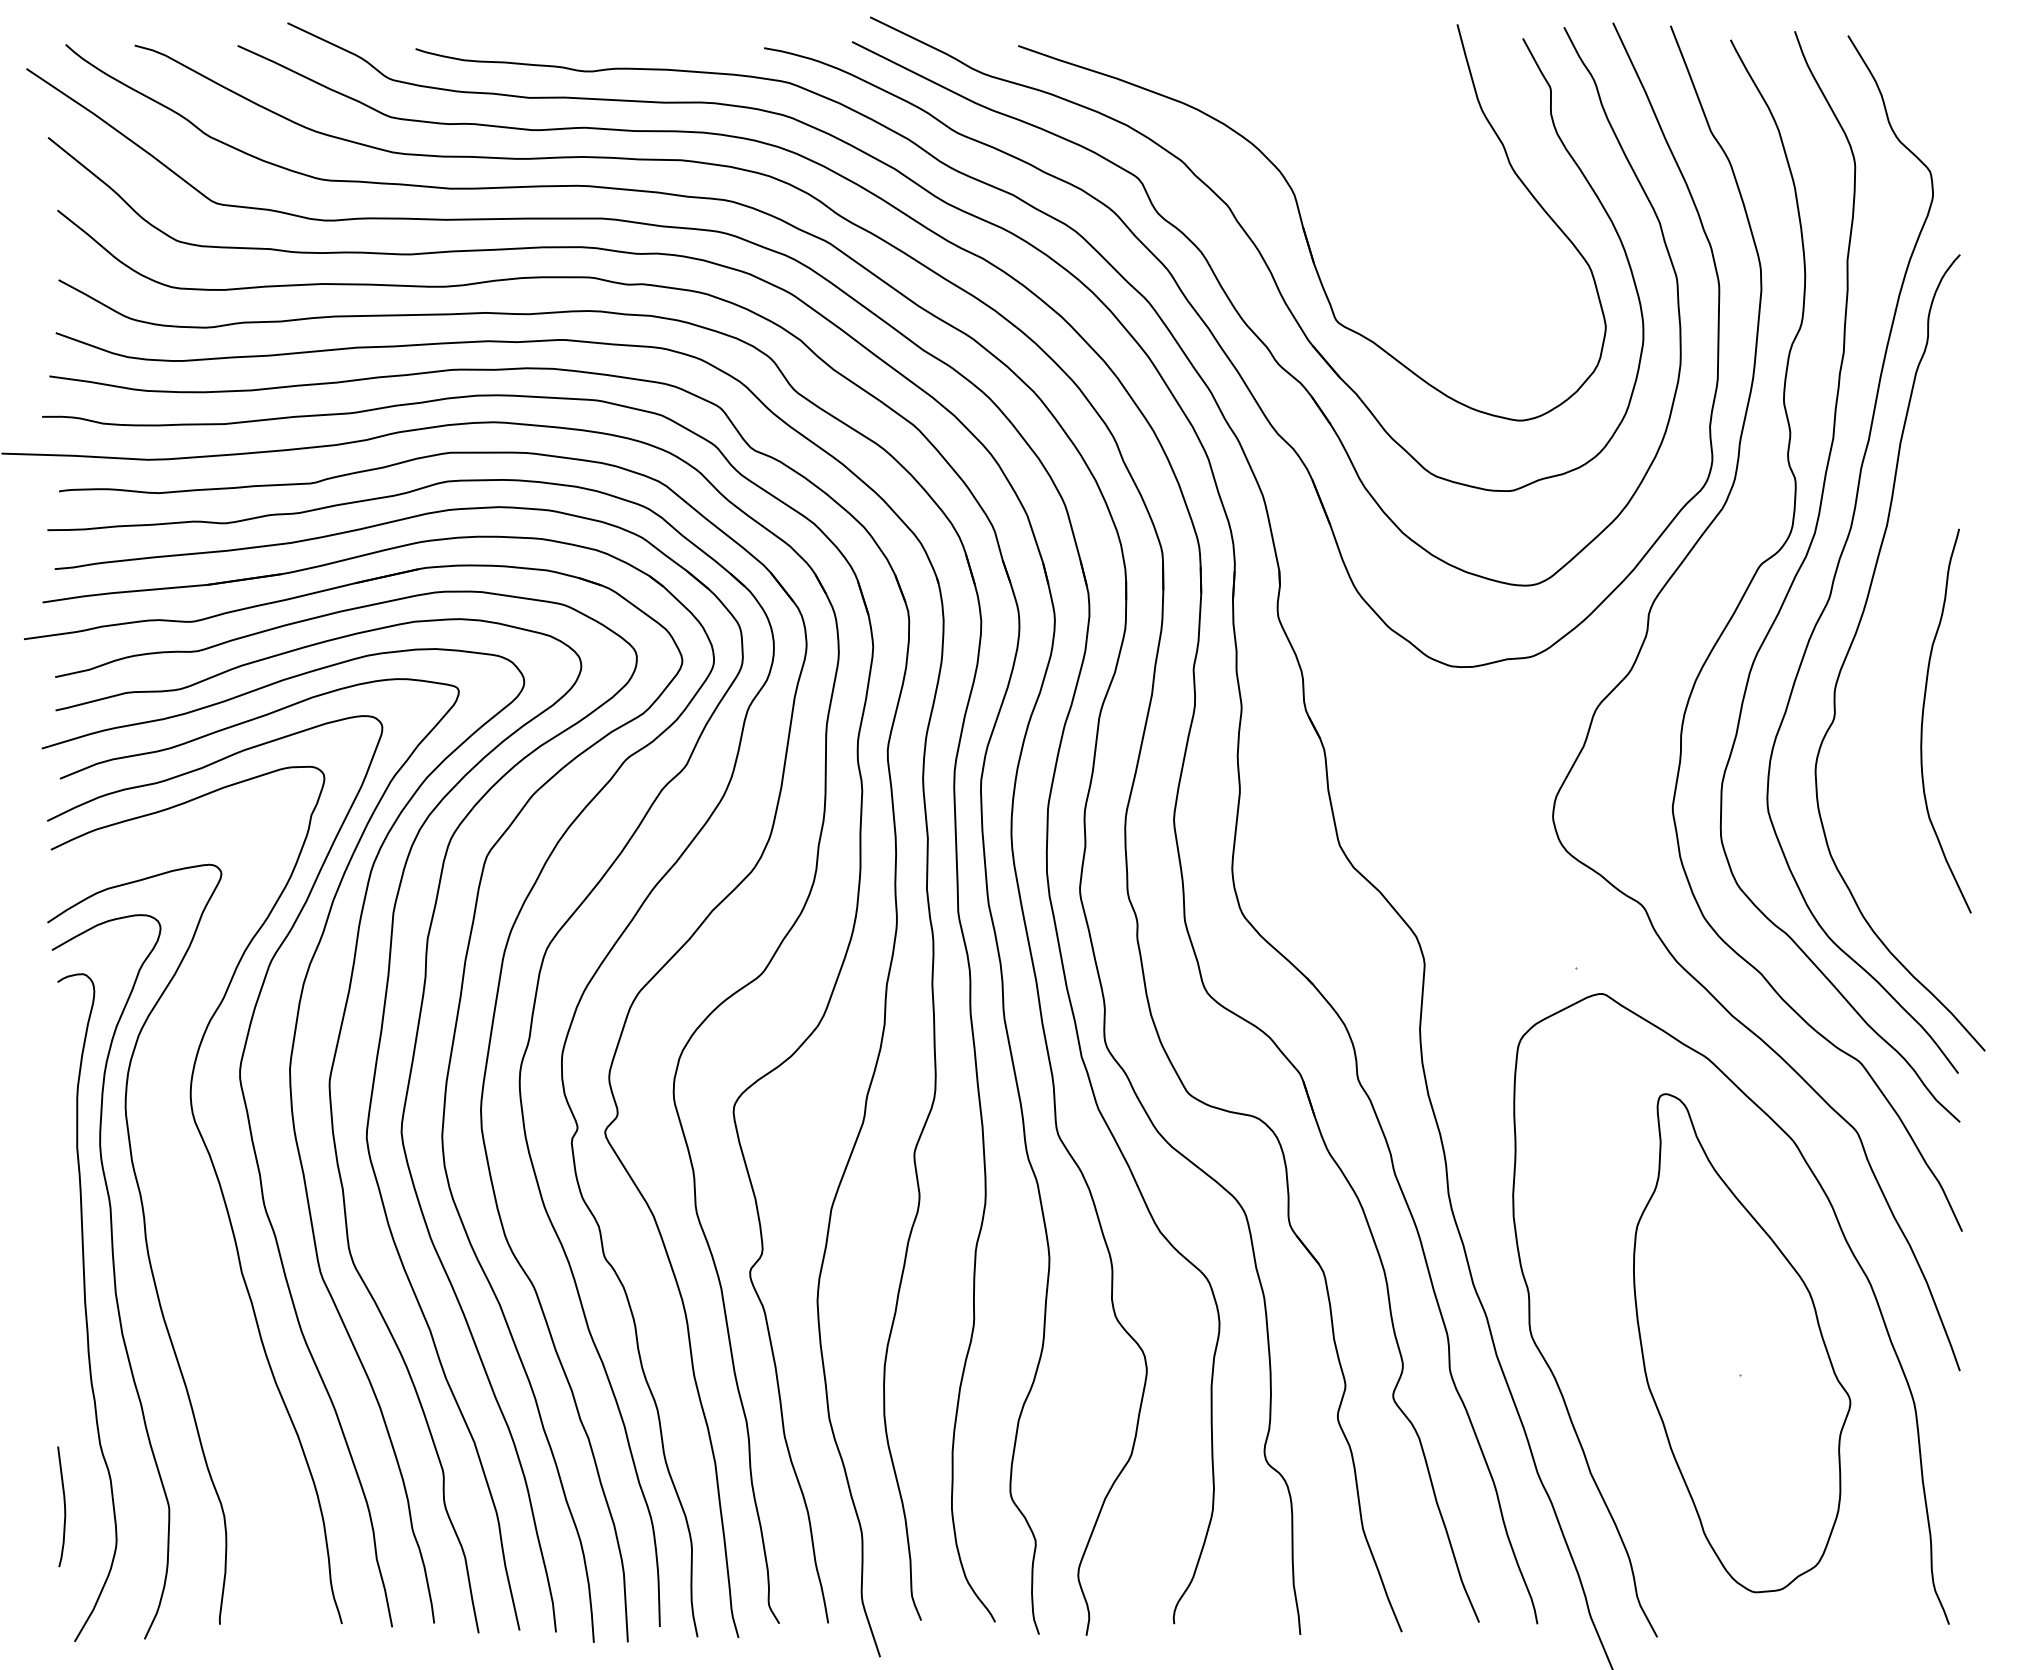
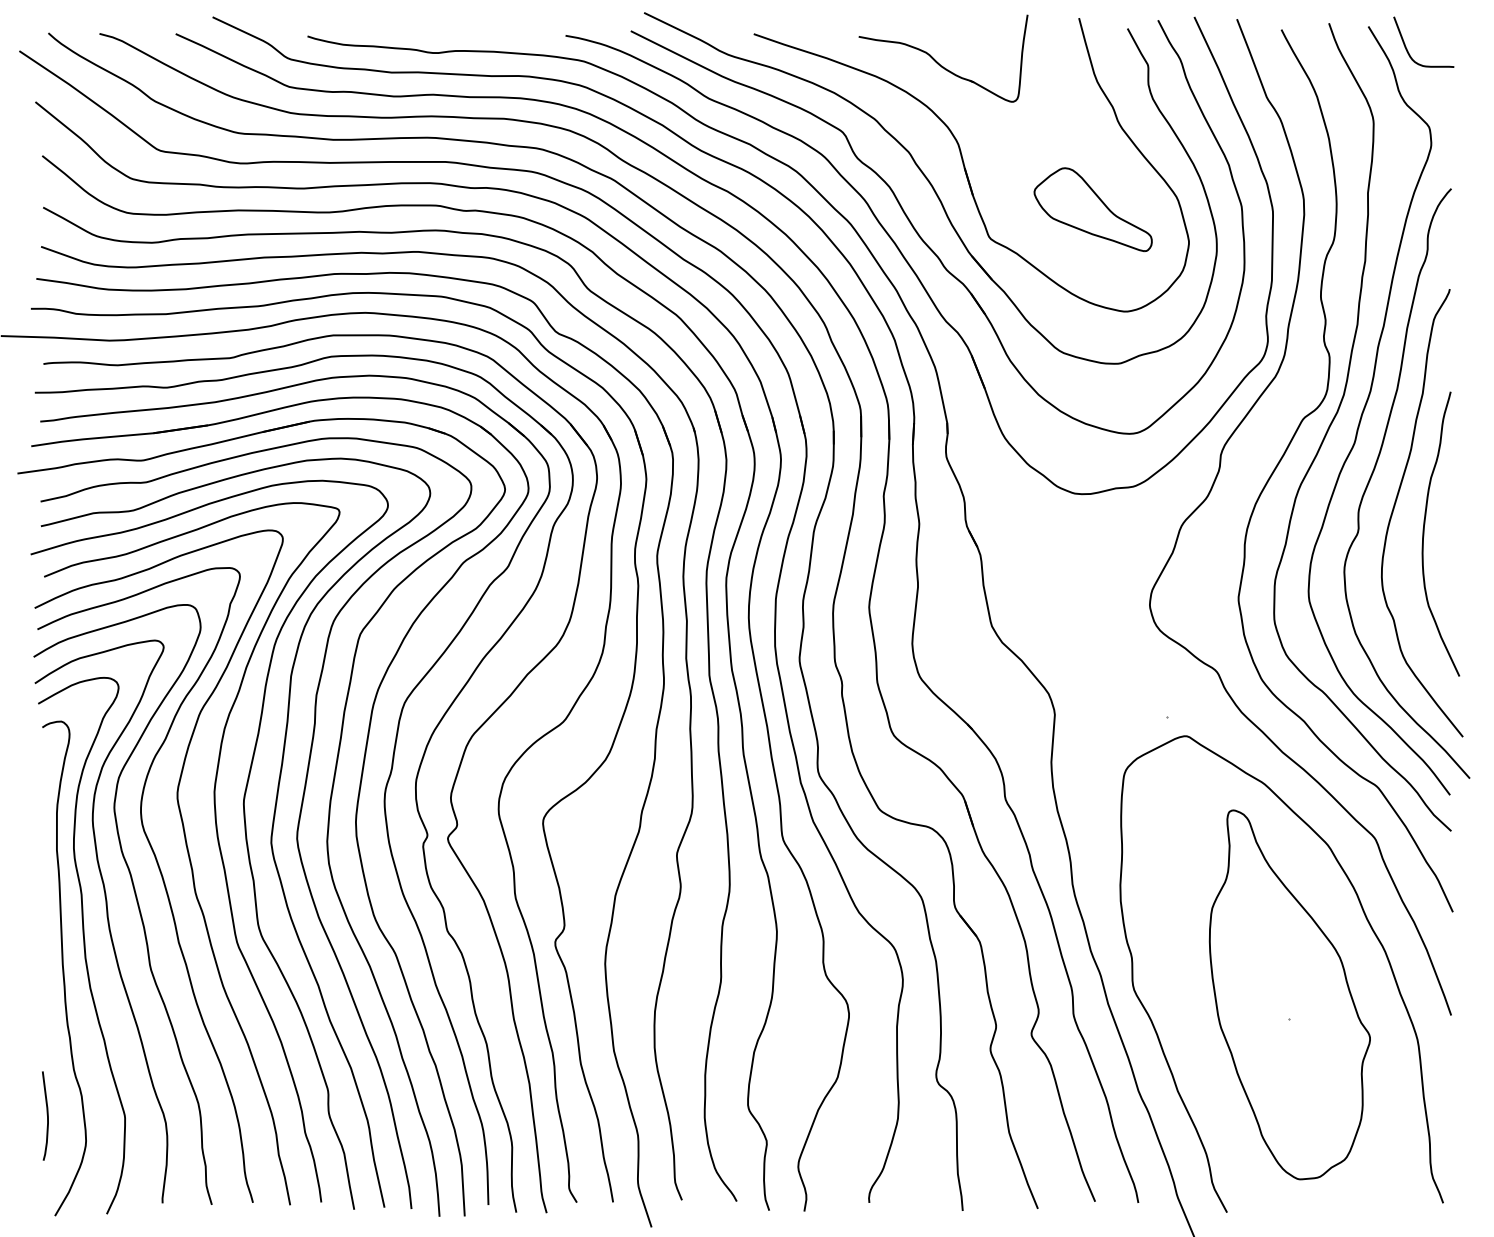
curve: (1900, 65) -> (1407, 48), added
part: (1267, 84) -> (938, 62), added
part: (1476, 282) -> (1093, 209), added
curve: (1885, 679) -> (1396, 503), added
curve: (184, 1216) -> (136, 901), added

